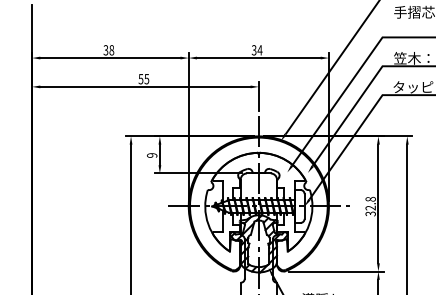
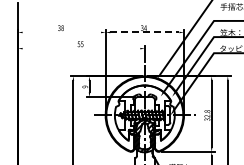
line: (109, 58) -> (61, 32), removed
line: (258, 58) -> (144, 32), solid -> dashed
line: (145, 86) -> (81, 48), removed

